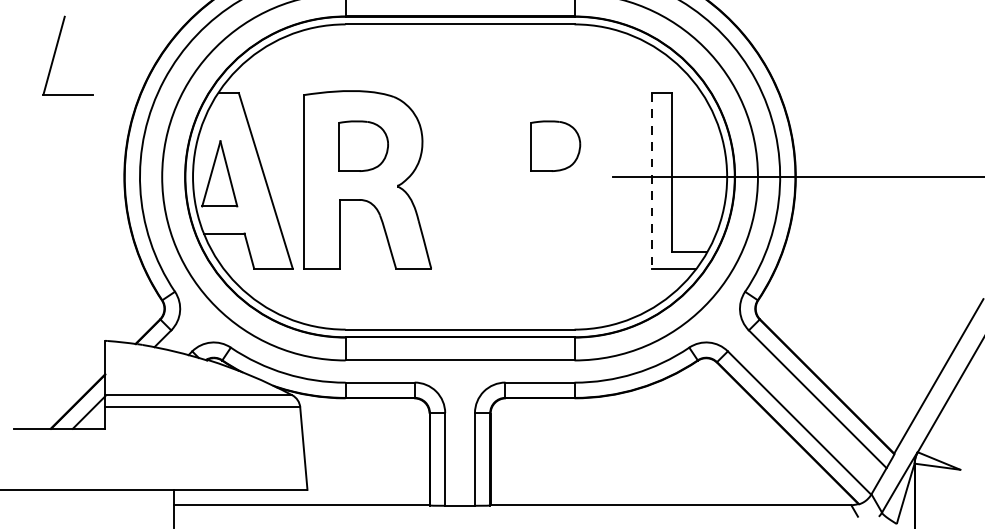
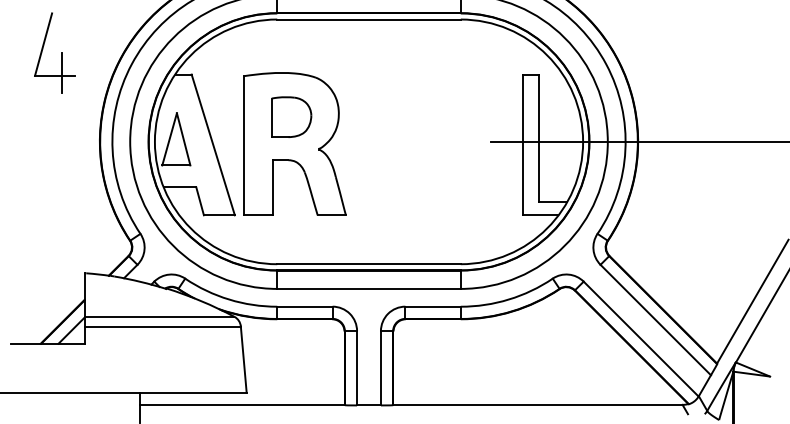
line: (76, 90) -> (61, 72), added
part: (555, 145) -> (445, 116), removed
line: (651, 181) -> (522, 145), dashed -> solid

